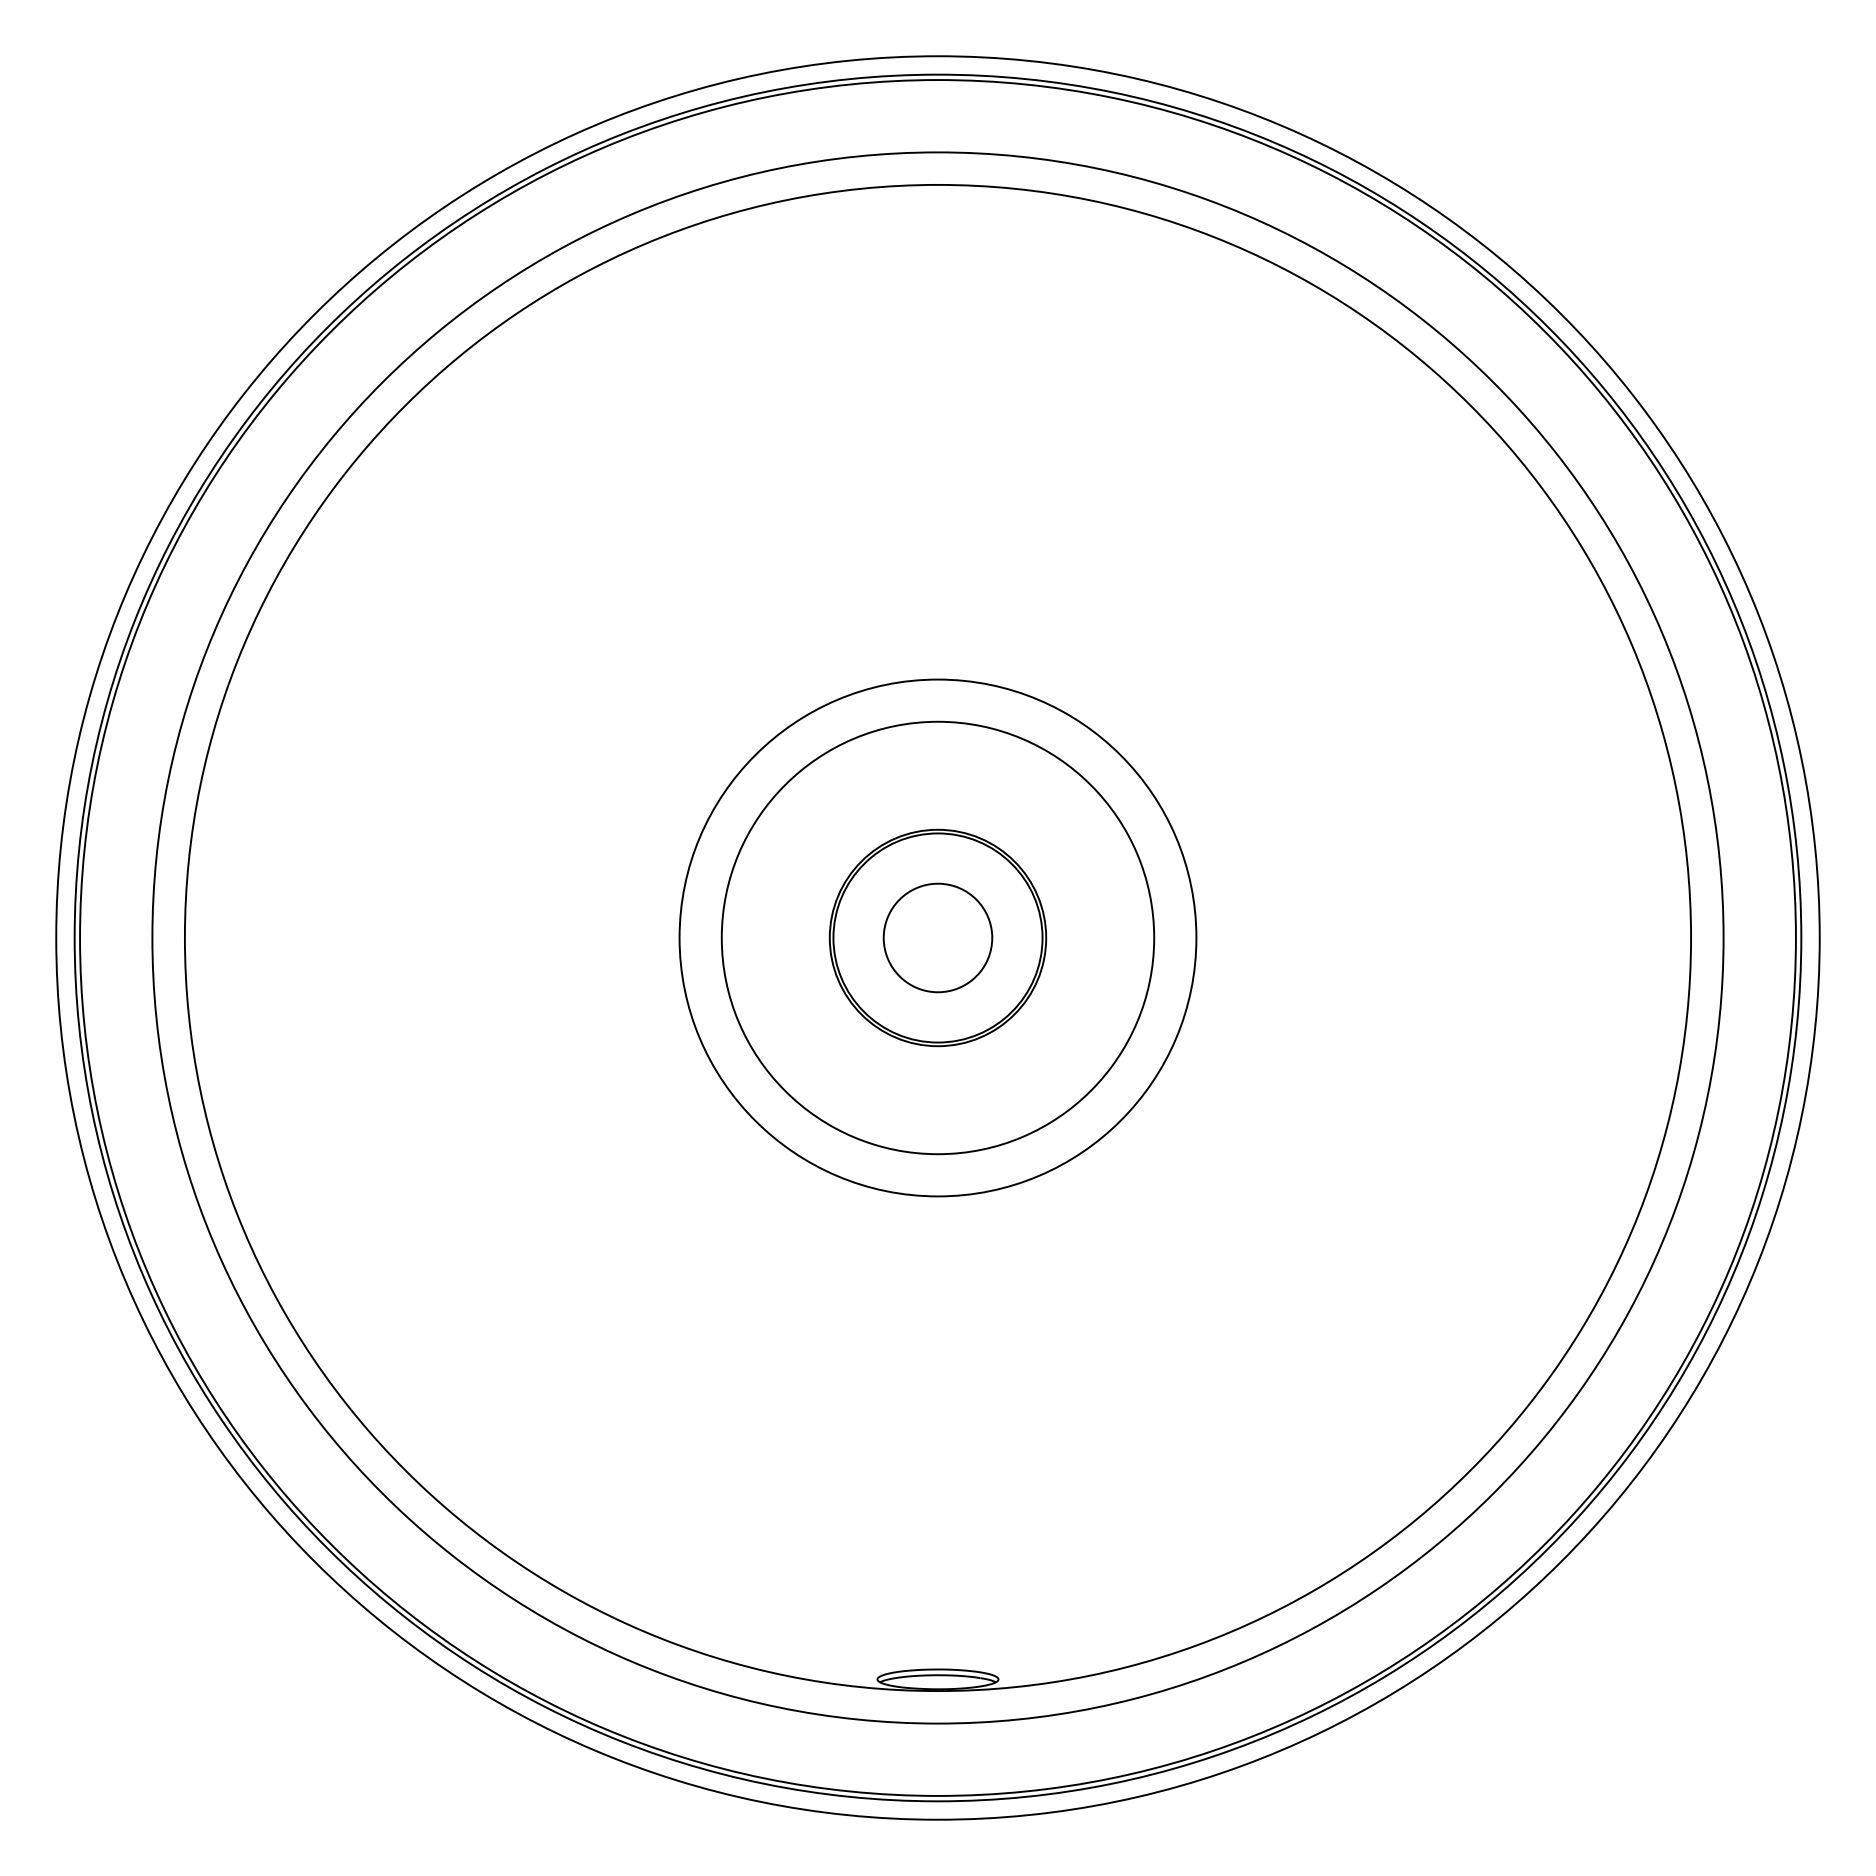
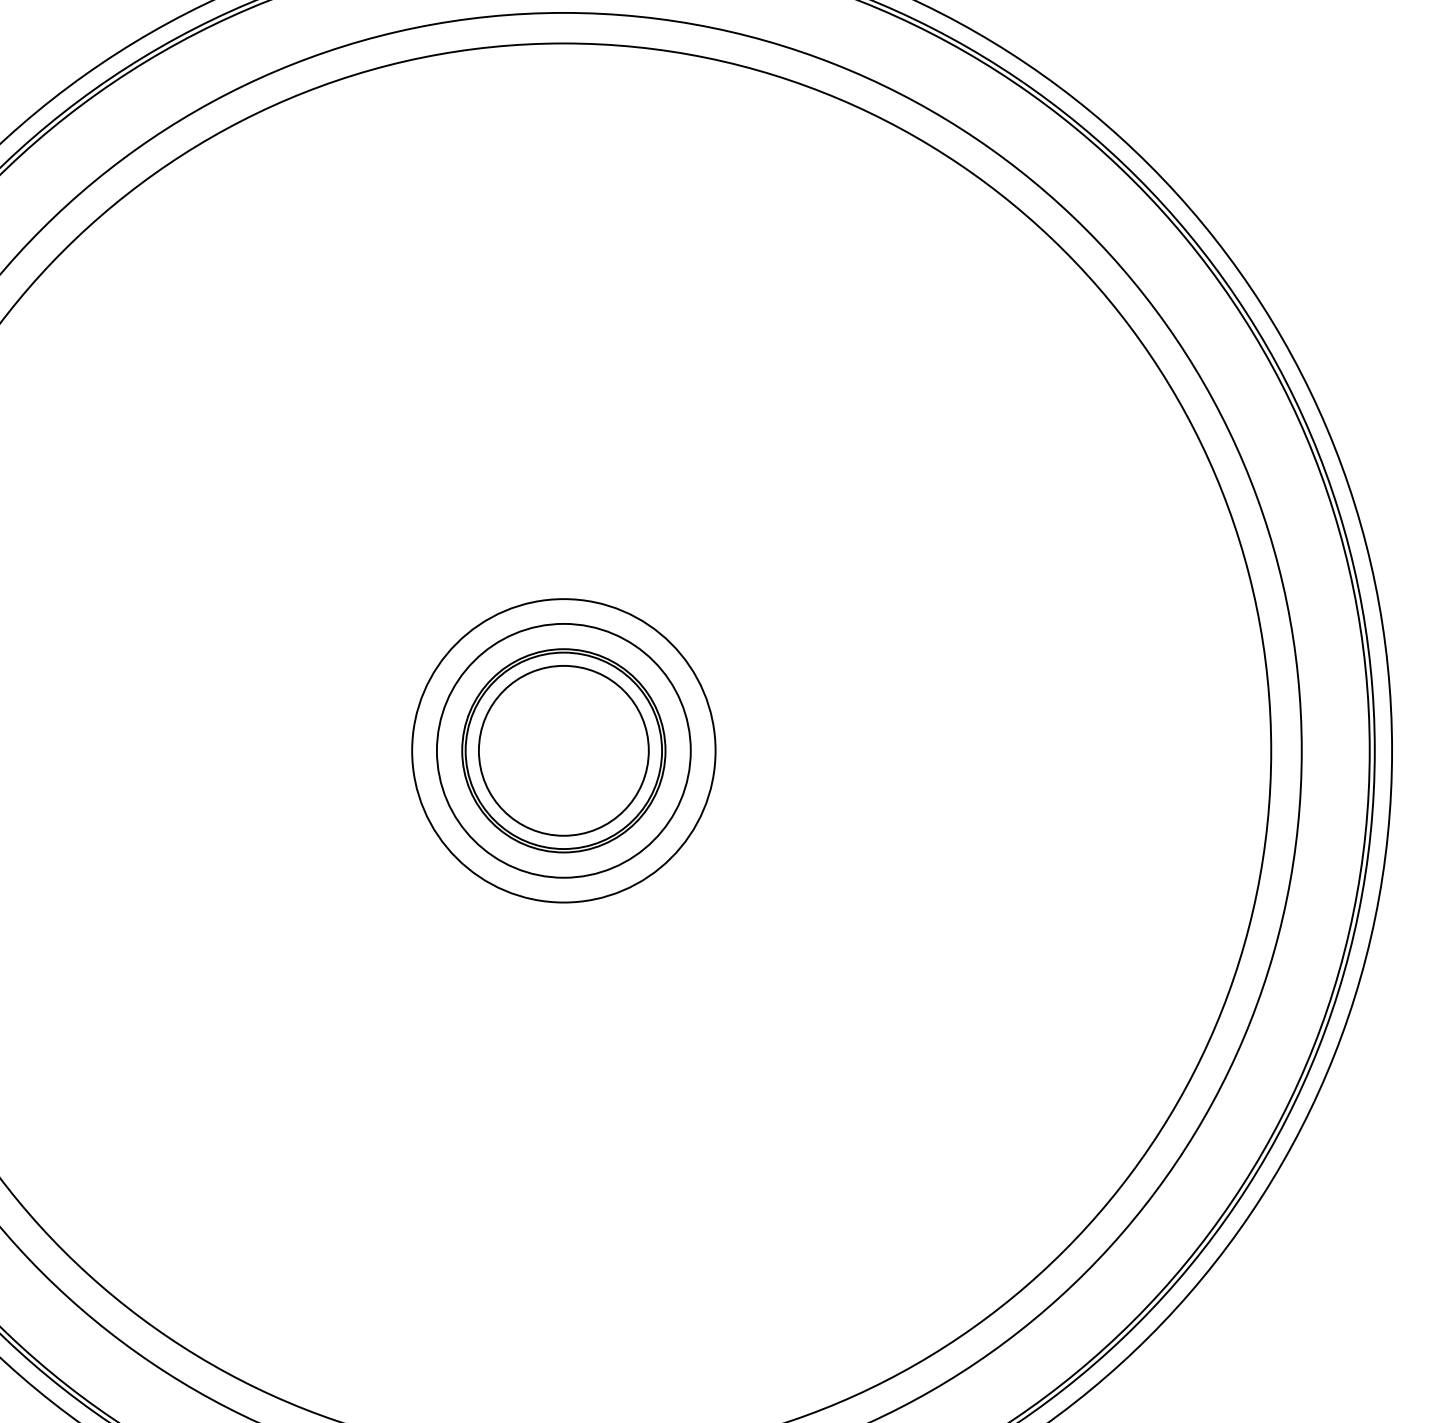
circle: (937, 937) -> (563, 750), size x0.62
circle: (937, 937) -> (563, 750), size x0.62
circle: (937, 937) -> (563, 750), size x1.67

